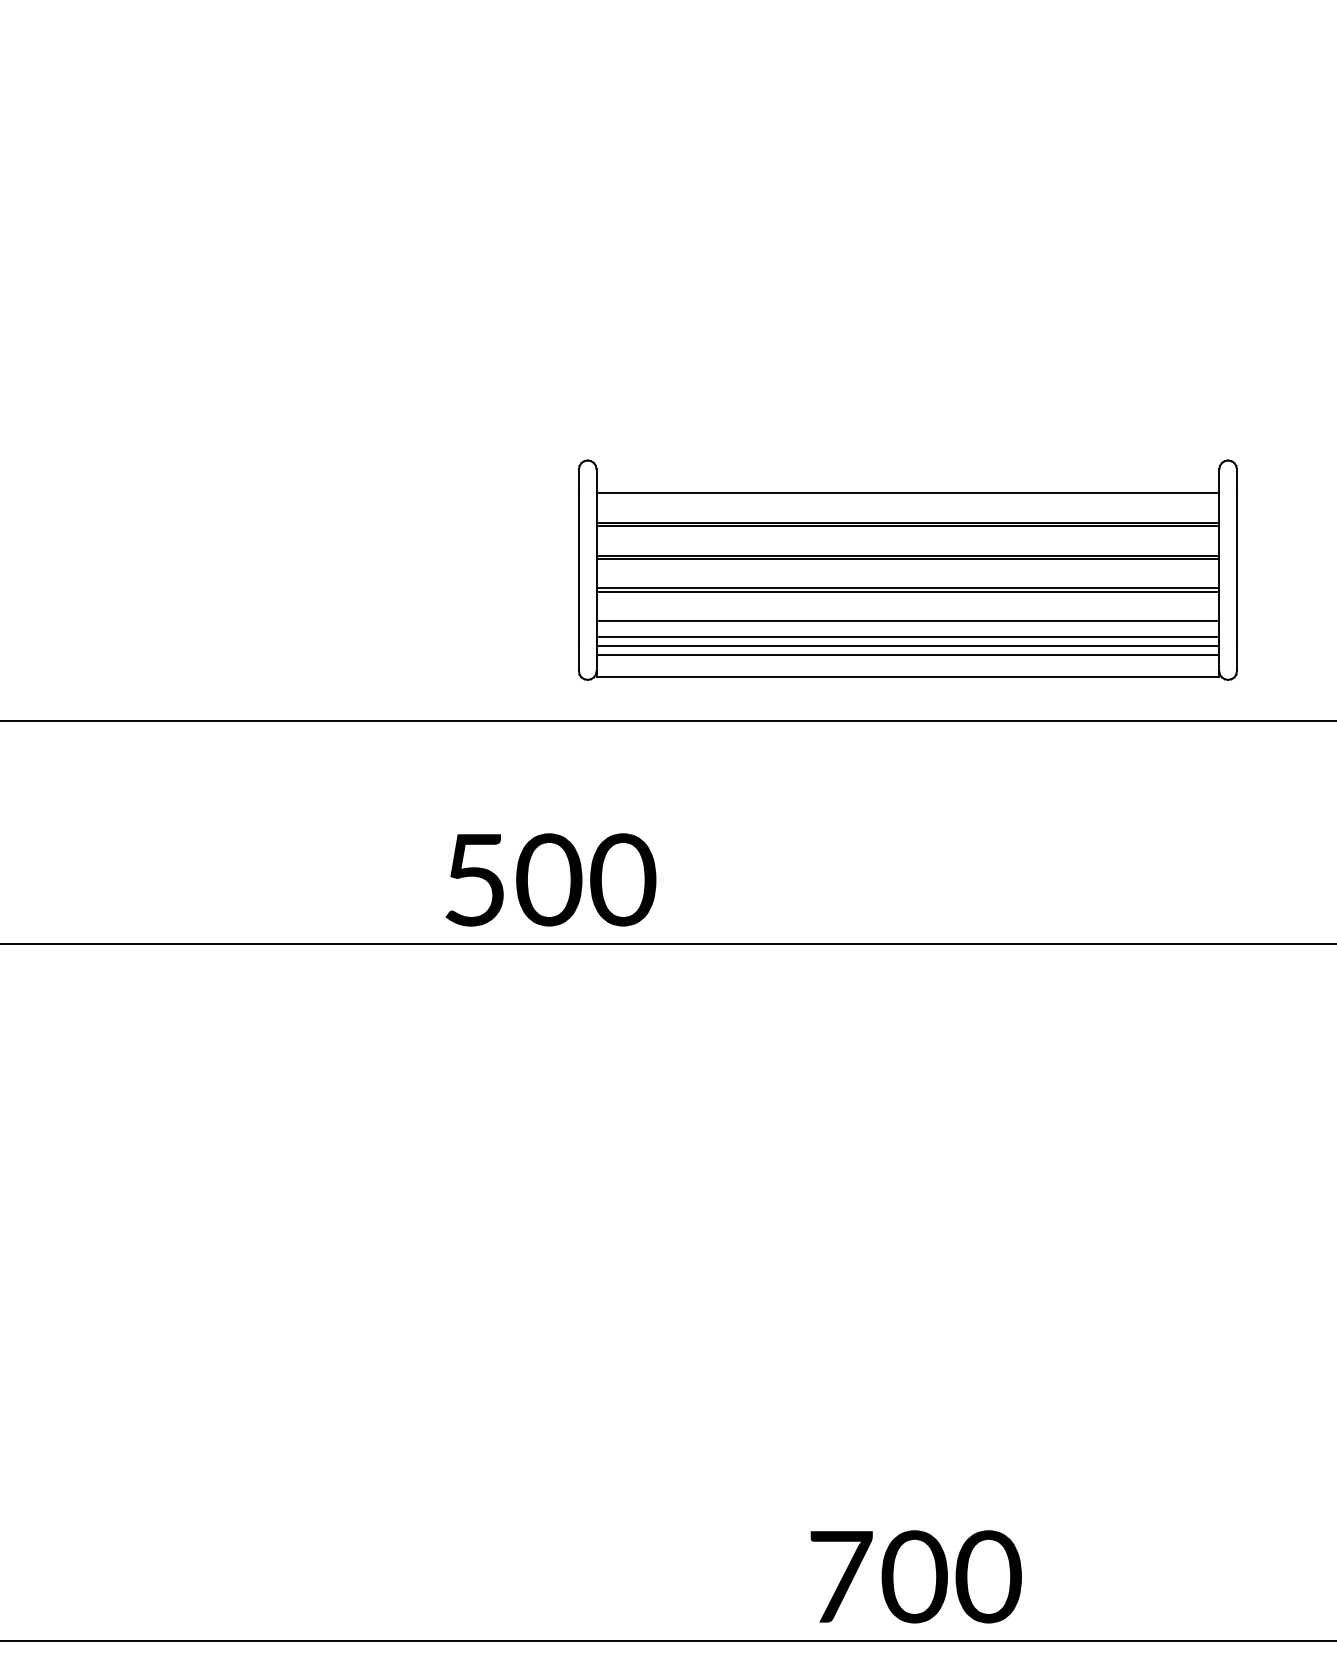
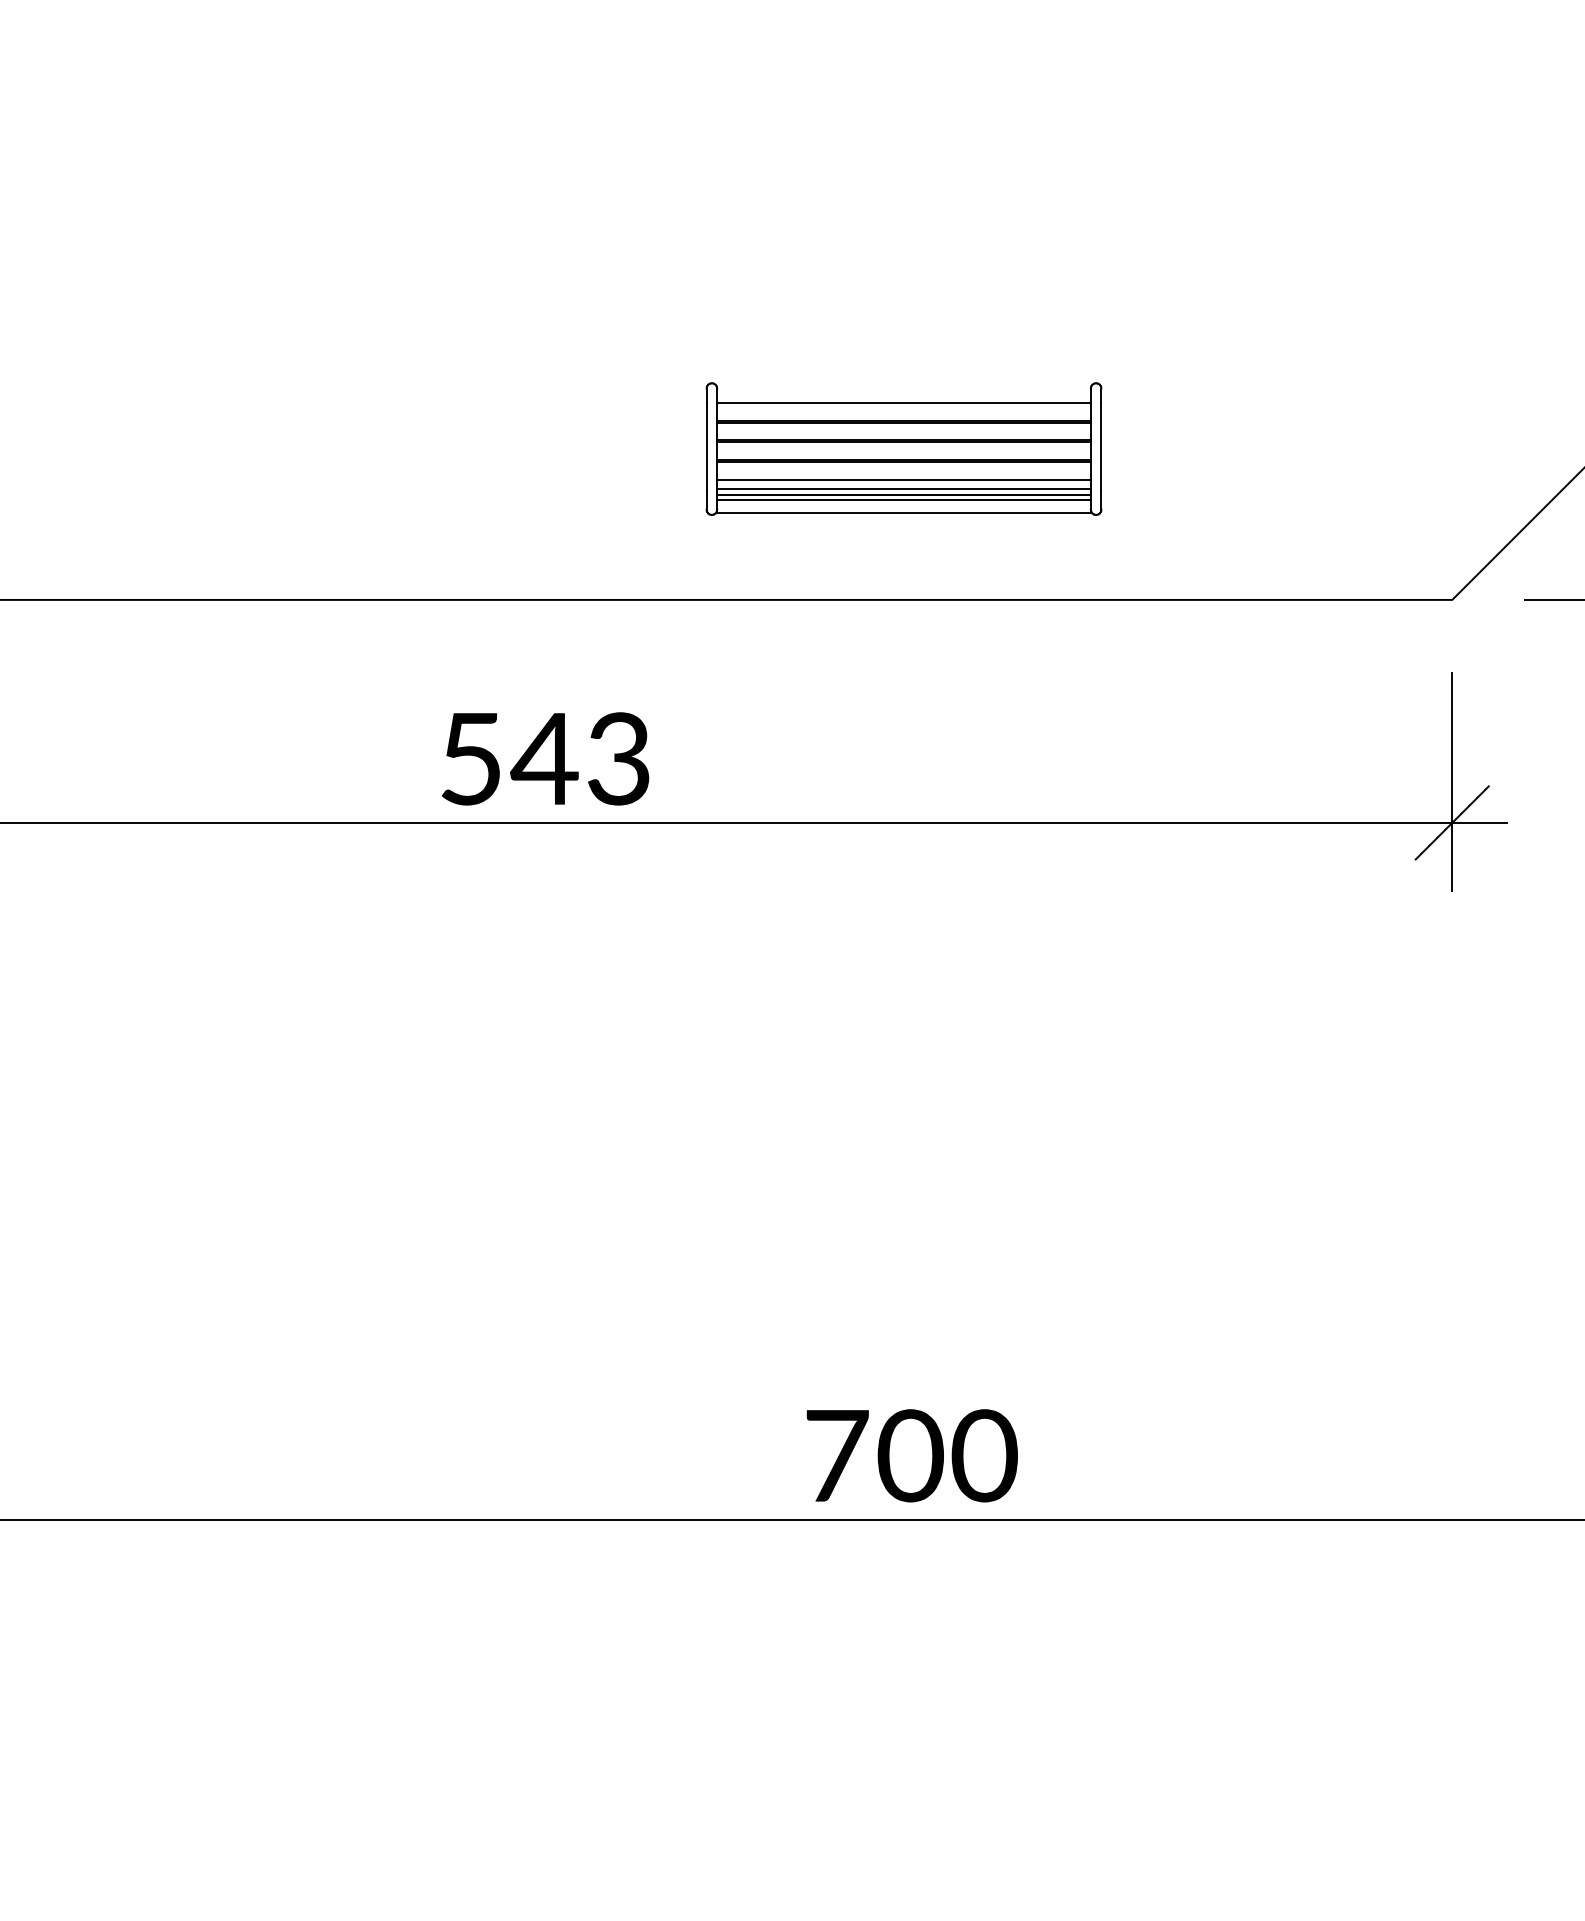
part: (907, 569) -> (903, 448), size x0.6
text: (585, 879) -> (581, 758), 500 -> 543

